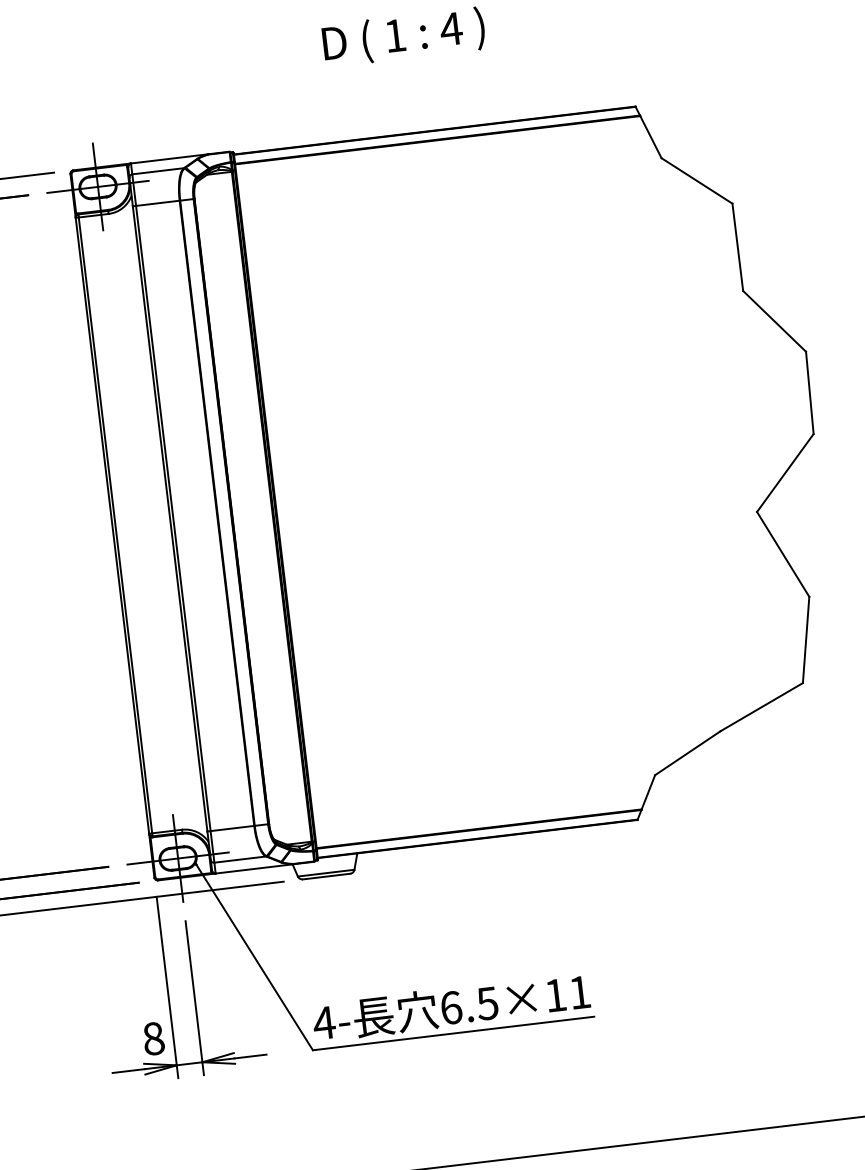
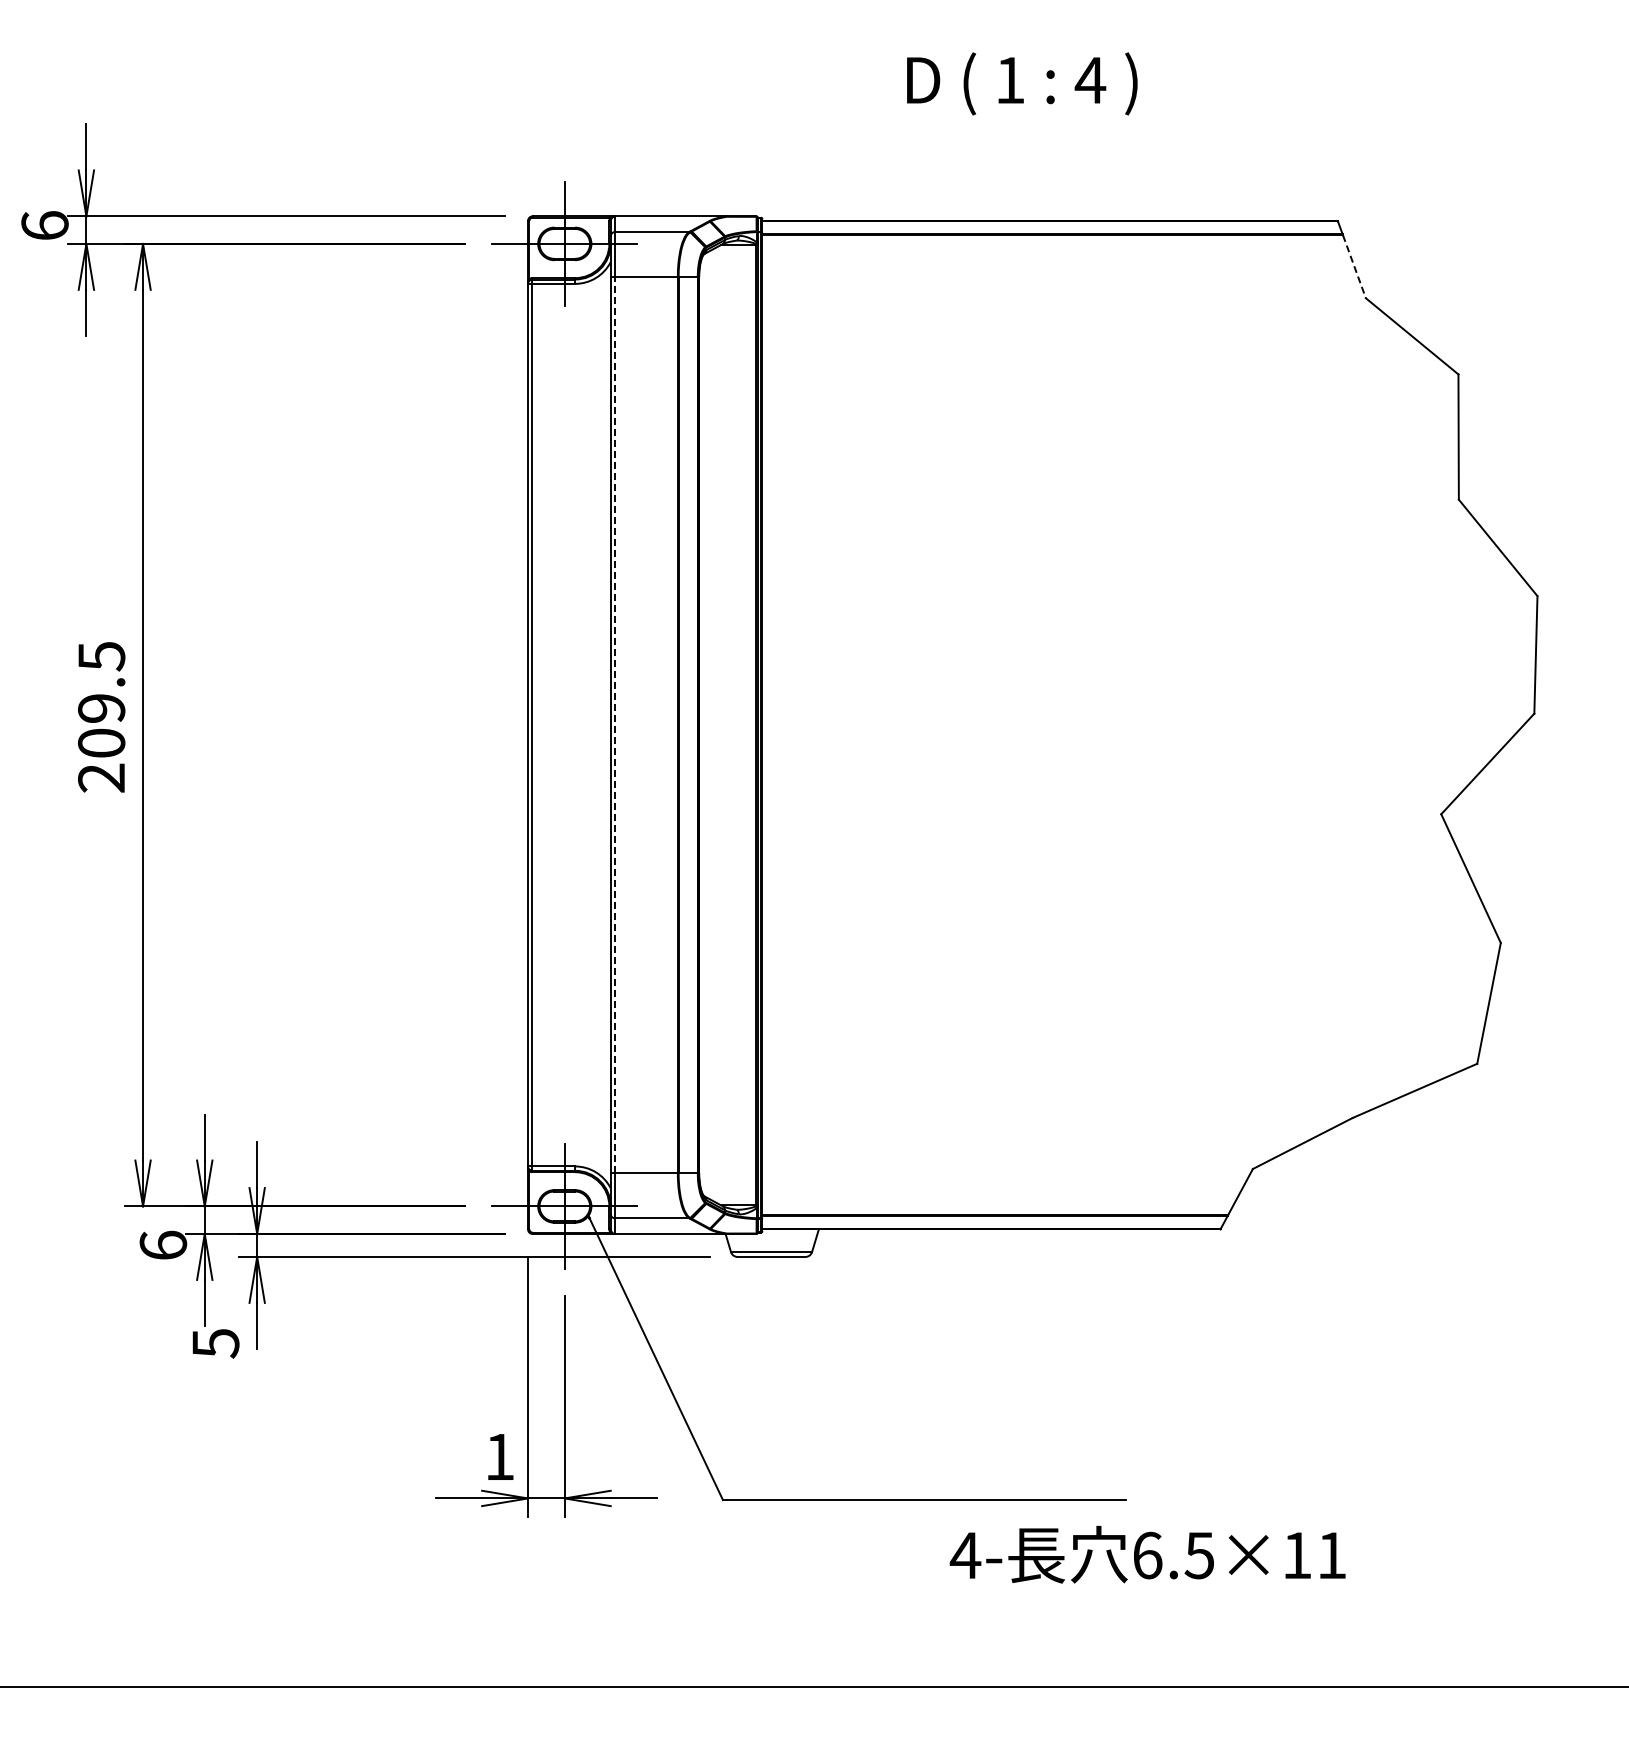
line: (650, 136) -> (1354, 266), solid -> dashed
line: (173, 518) -> (615, 725), solid -> dashed
text: (451, 1007) -> (1147, 1554), moved
text: (153, 1038) -> (499, 1456), 8 -> 1

